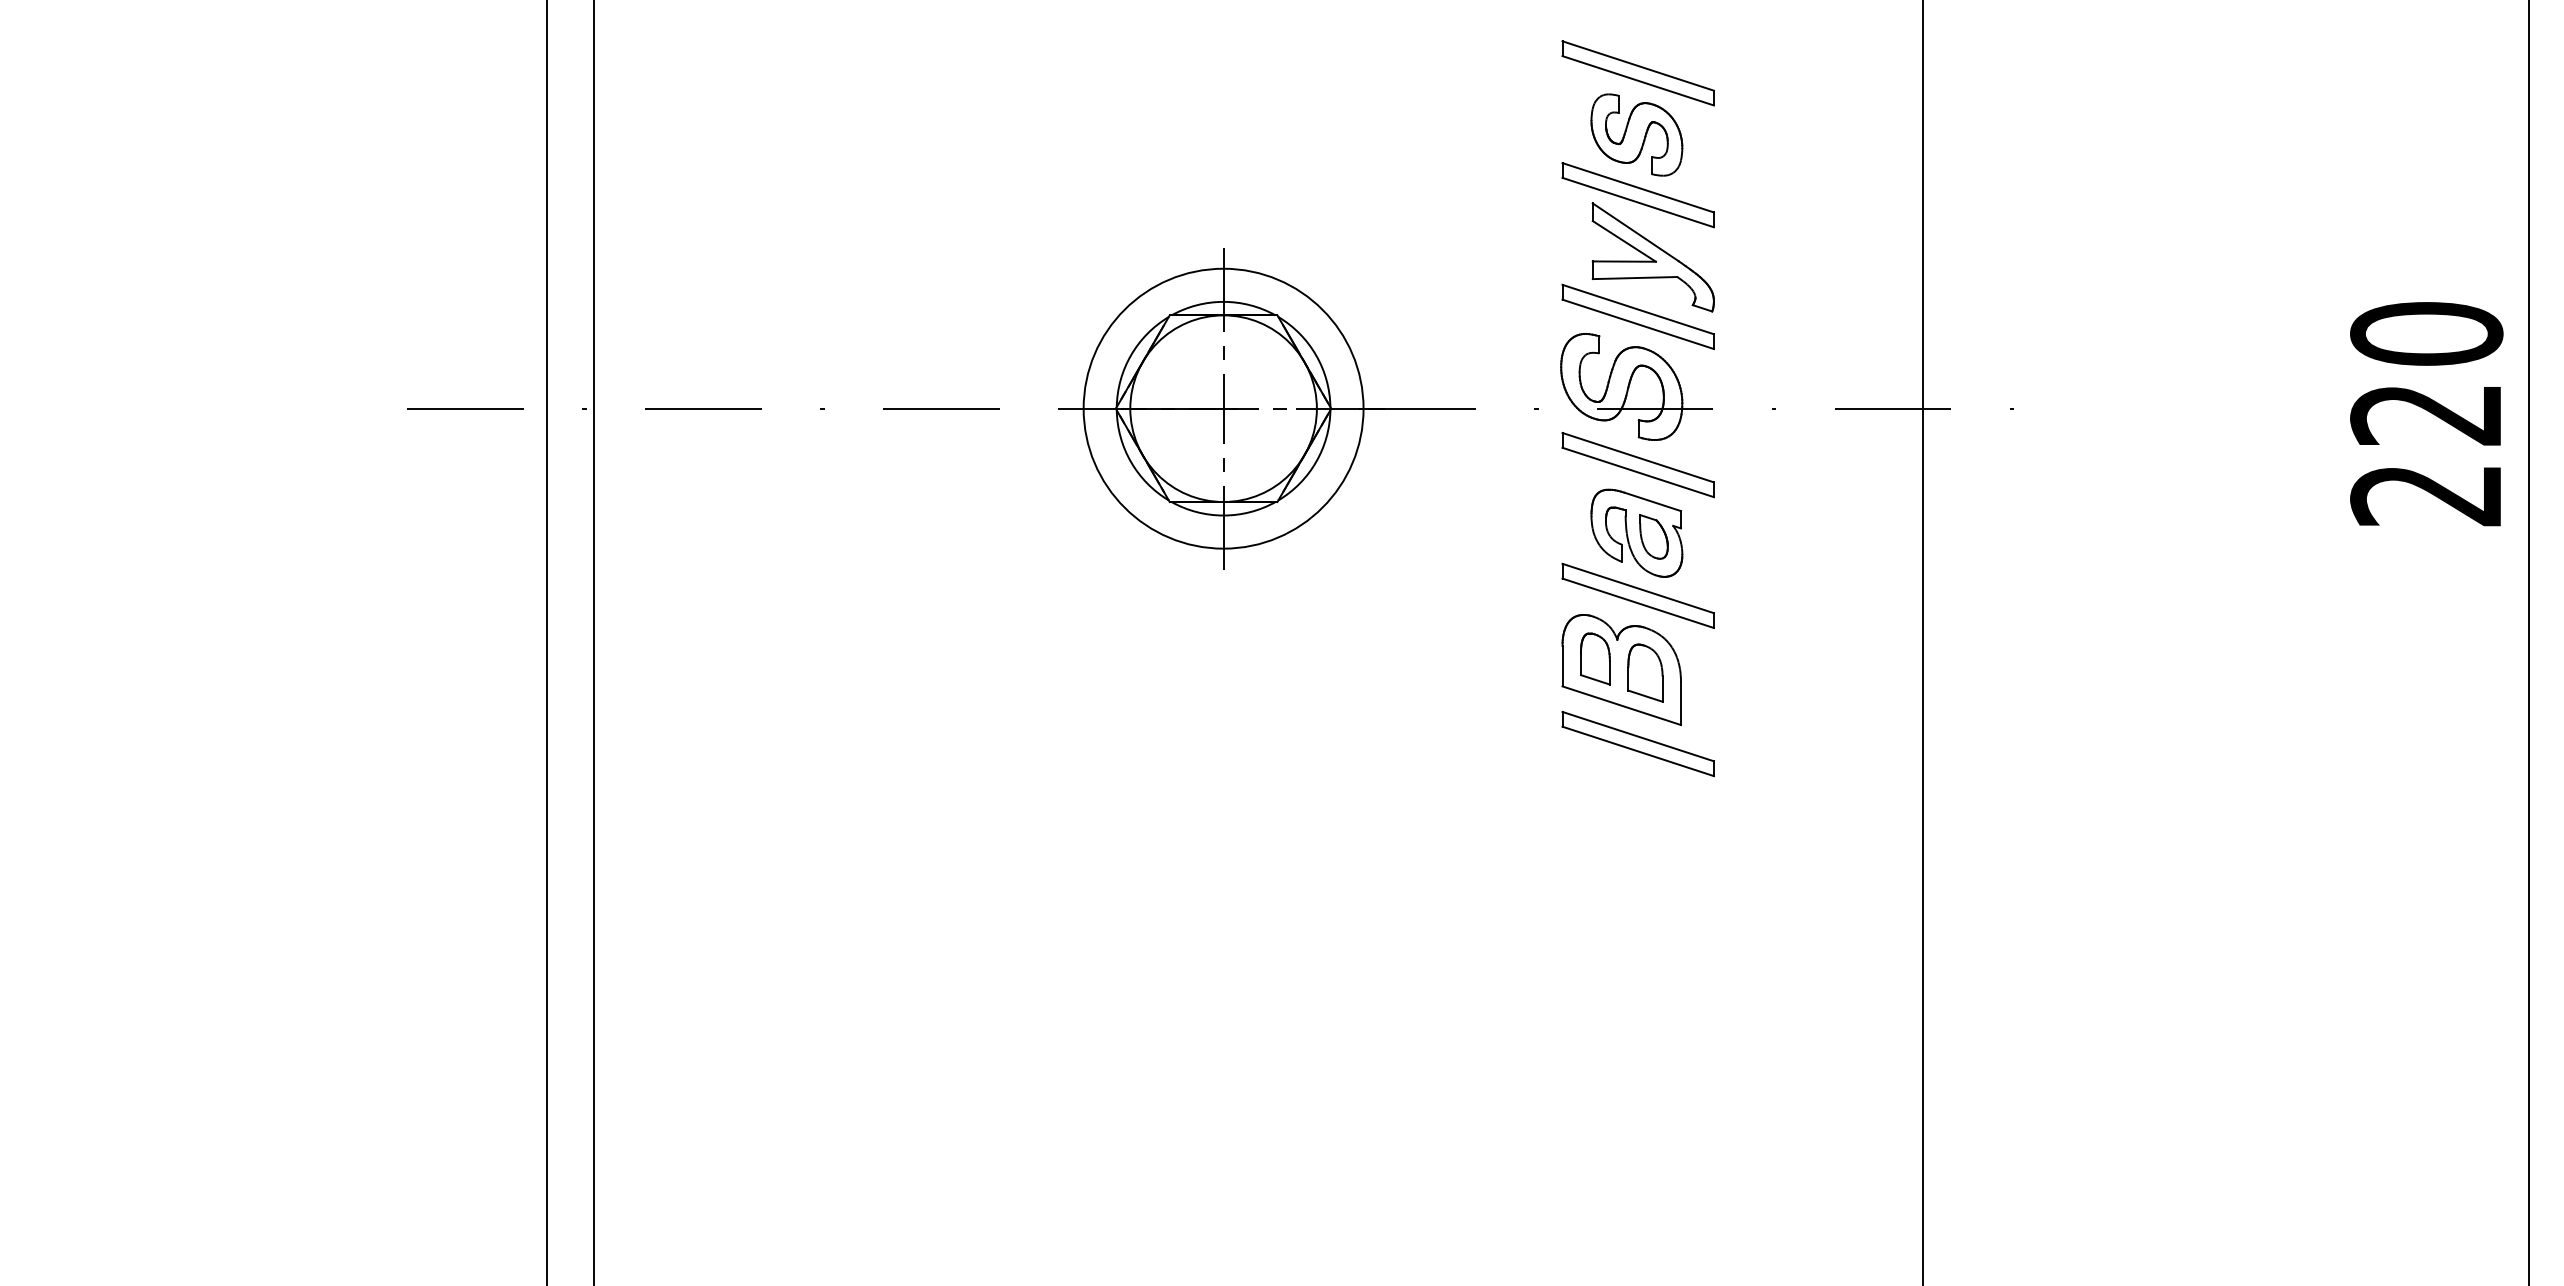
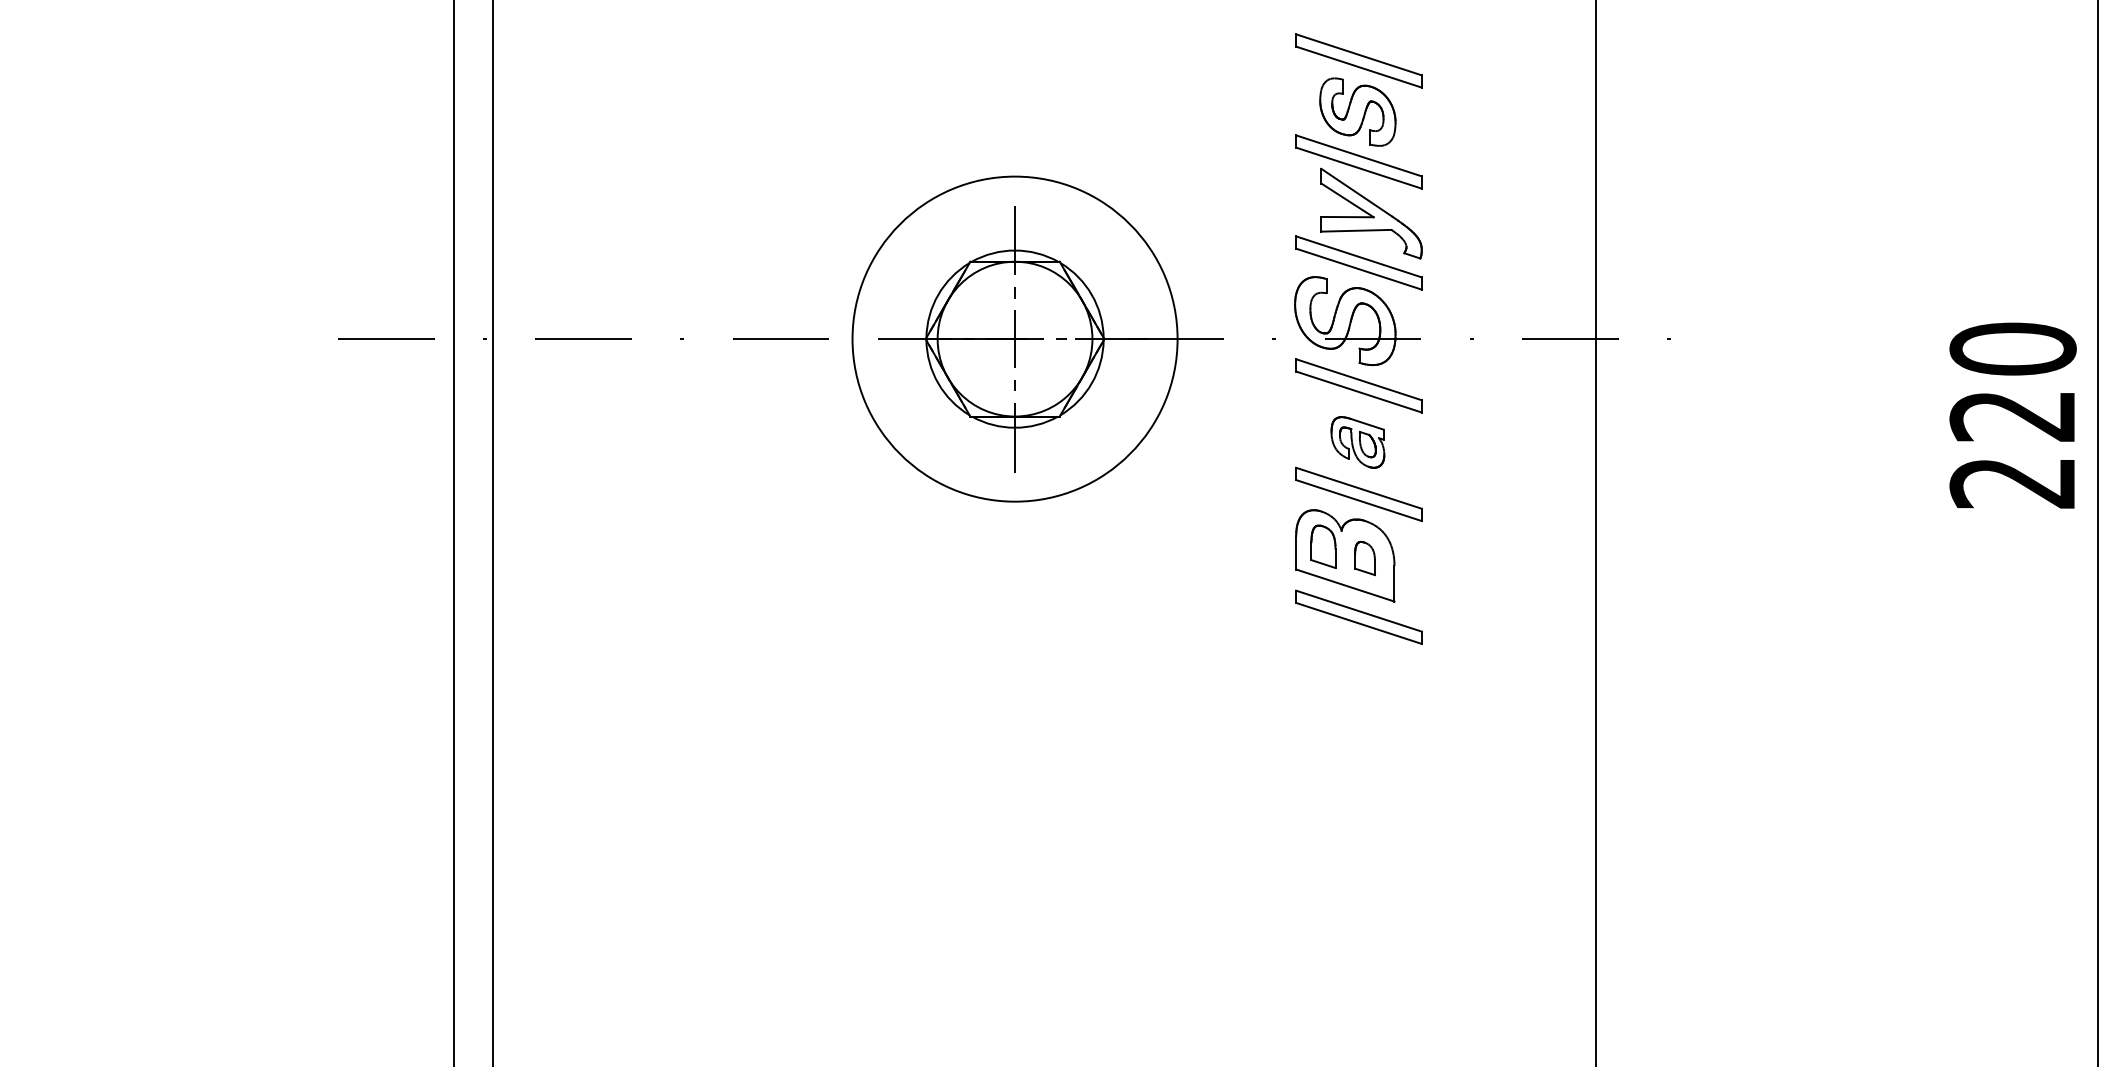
circle: (1222, 409) -> (1014, 339), size x1.4
text: (2426, 413) -> (2012, 415), moved
part: (1636, 533) -> (1357, 442), size x0.7
part: (1644, 673) -> (1364, 558), size x0.7

